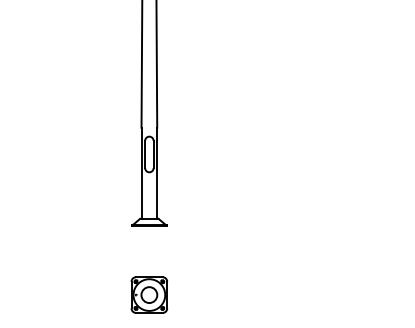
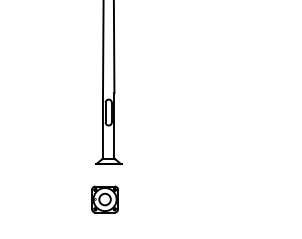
part: (148, 294) -> (104, 199), moved

